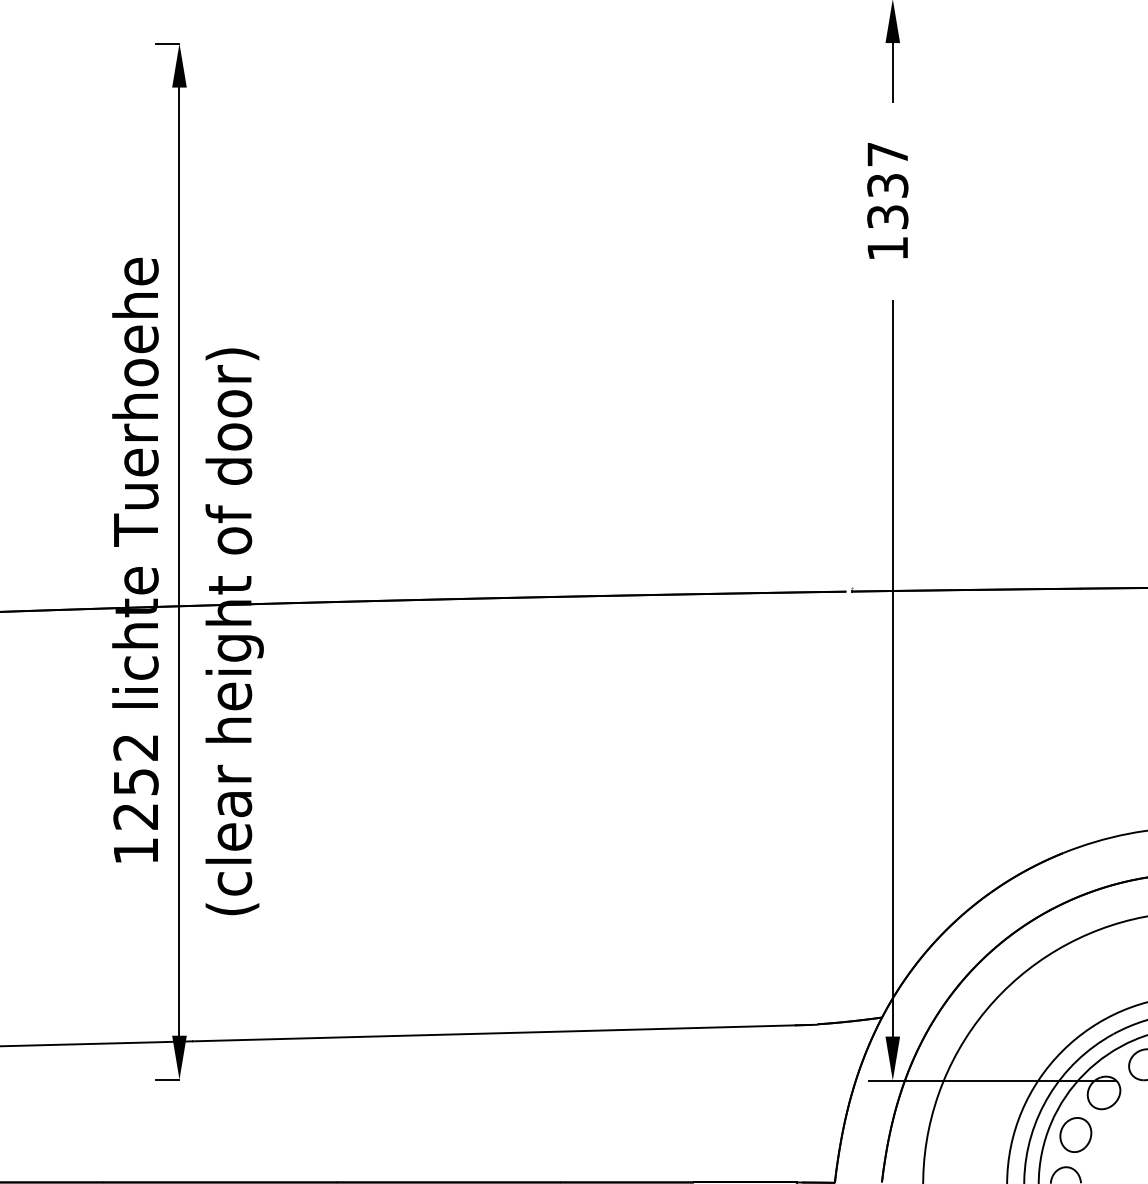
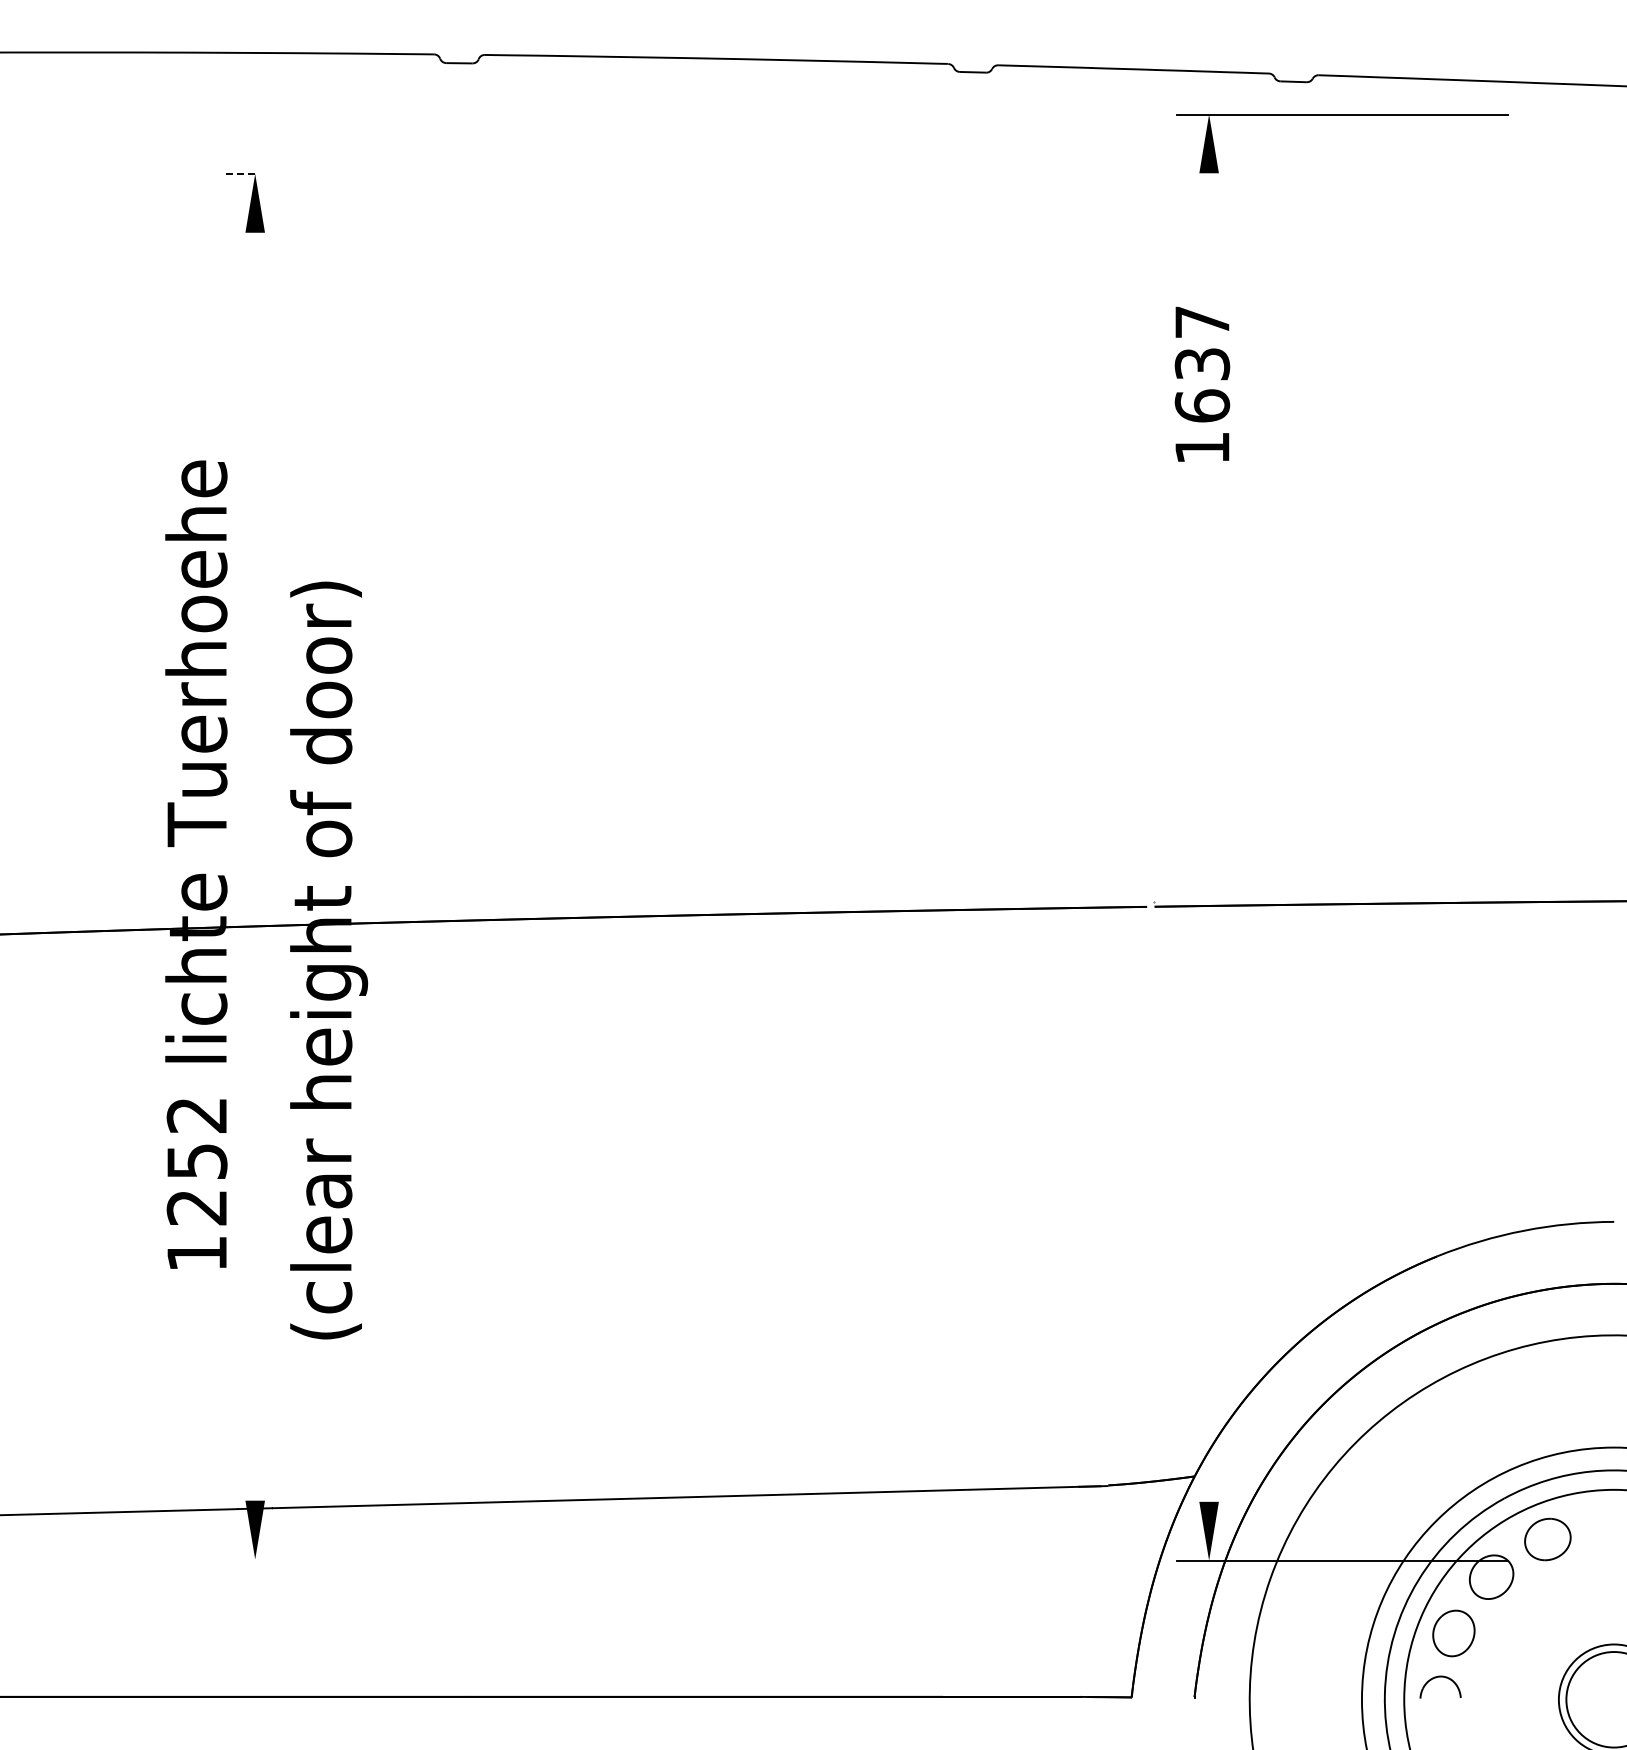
line: (166, 43) -> (238, 173), solid -> dashed
line: (893, 72) -> (1209, 212), removed
text: (887, 216) -> (1202, 405), 1337 -> 1637
line: (179, 561) -> (255, 866), removed
line: (893, 668) -> (1209, 1009), removed
line: (166, 1079) -> (238, 1559), removed

